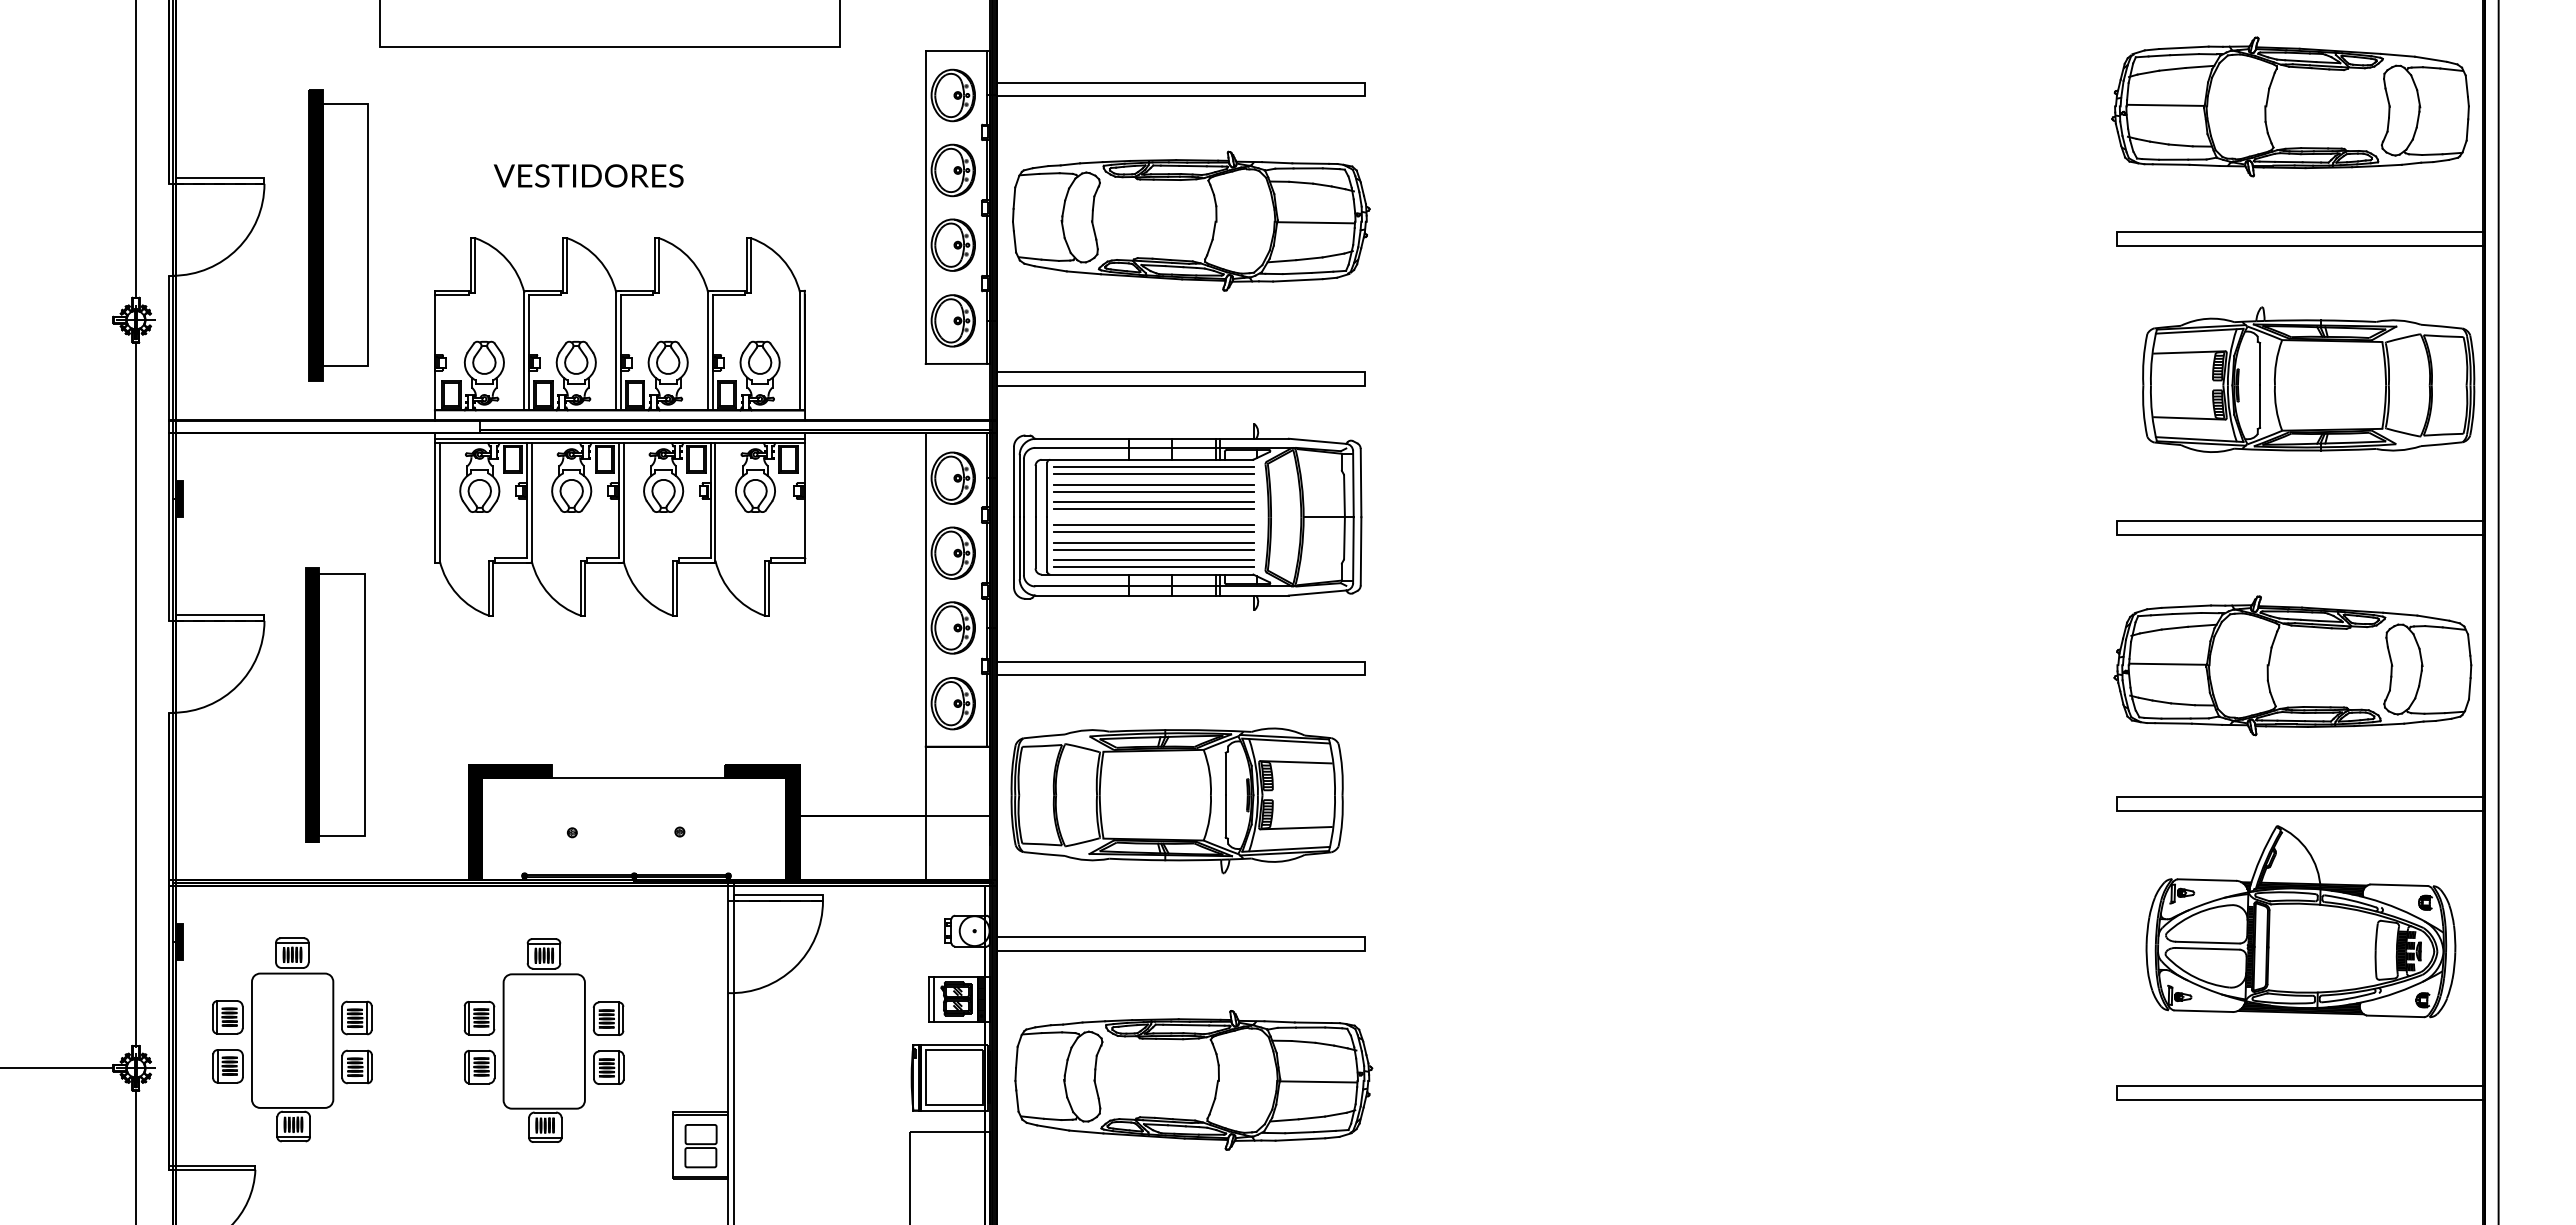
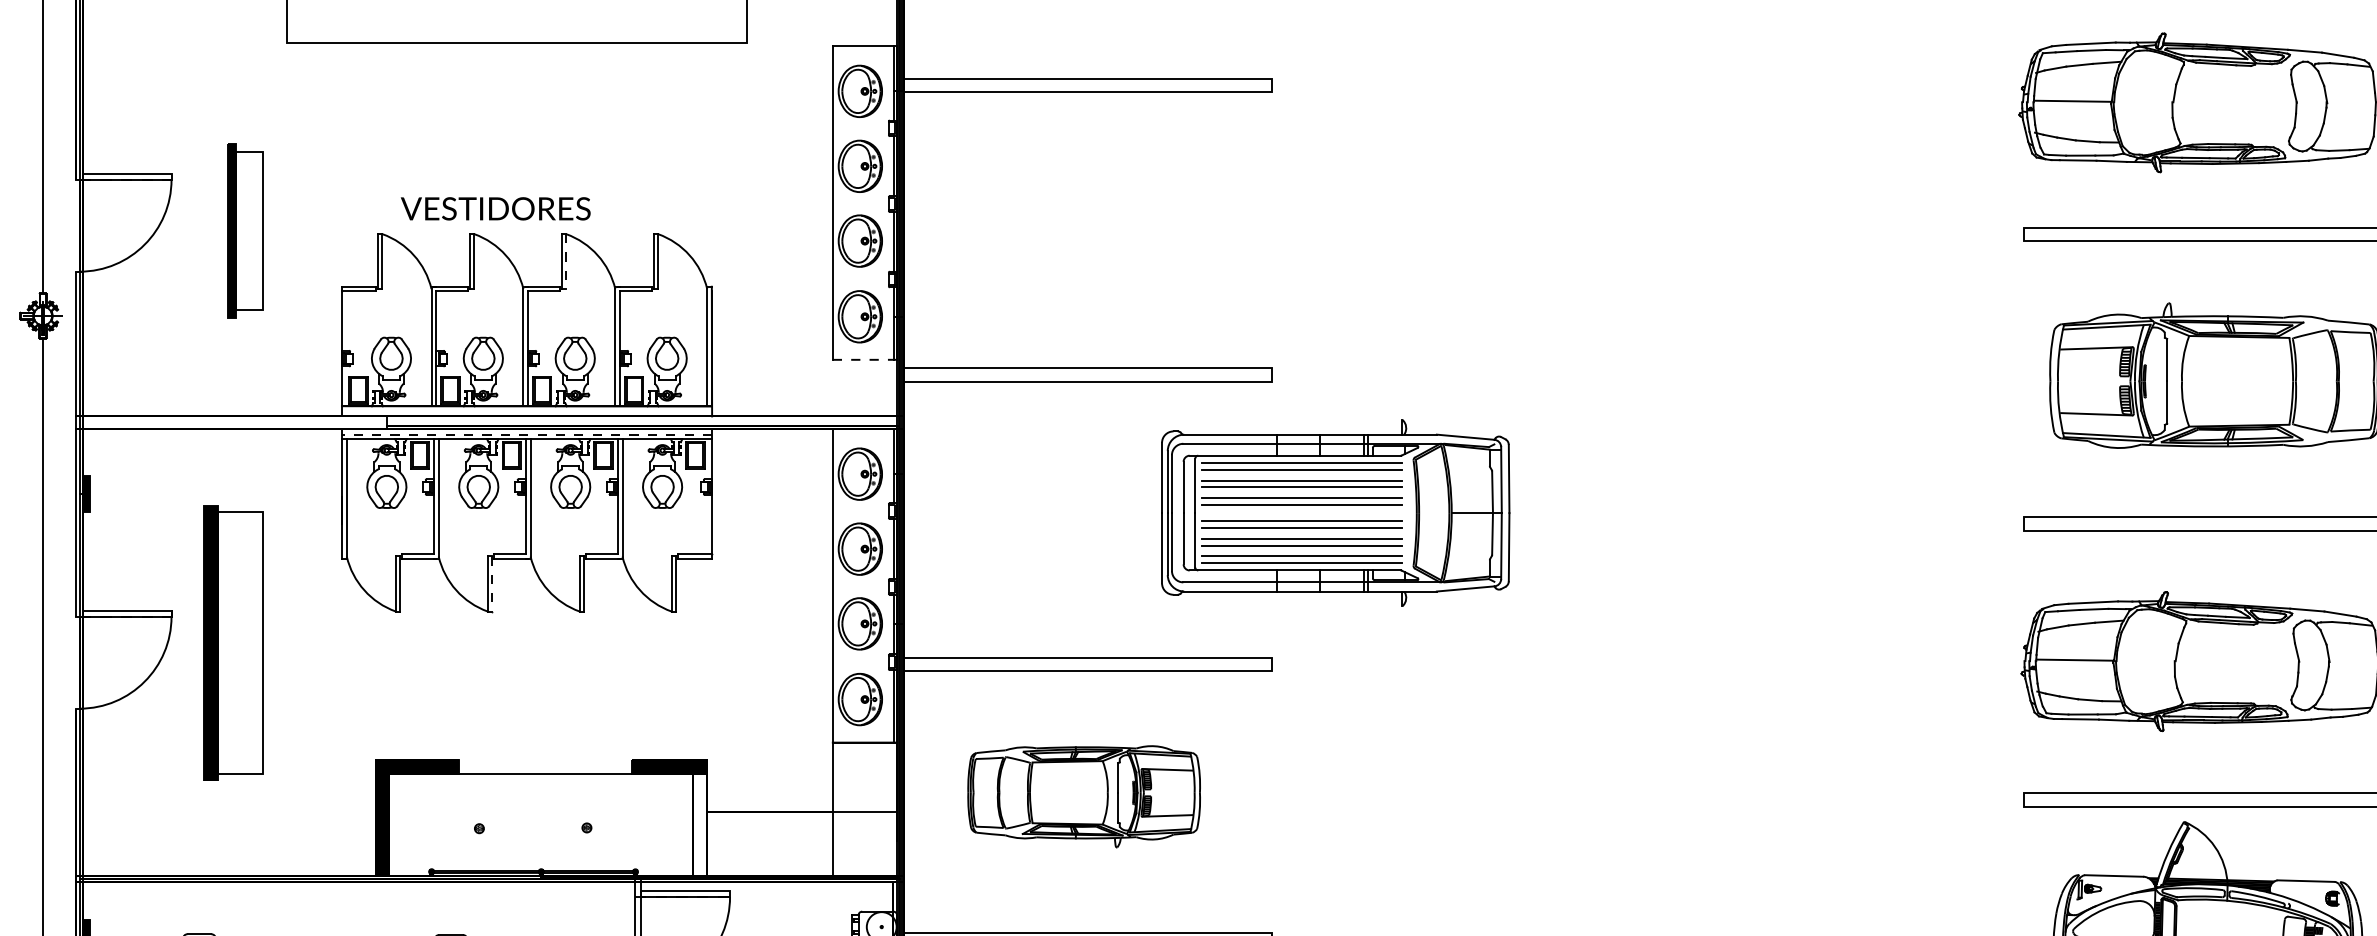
text: (588, 175) -> (495, 208), moved
part: (1191, 220) -> (1098, 216), removed
part: (338, 235) -> (245, 231), size x0.6
line: (659, 265) -> (566, 261), solid -> dashed
line: (958, 363) -> (865, 359), solid -> dashed
line: (620, 438) -> (527, 434), solid -> dashed
part: (1187, 516) -> (1335, 512), moved
line: (585, 588) -> (492, 584), solid -> dashed
part: (335, 704) -> (233, 642), moved
part: (1176, 800) -> (1083, 796), size x0.7
fill: (792, 829) -> (699, 825), removed

